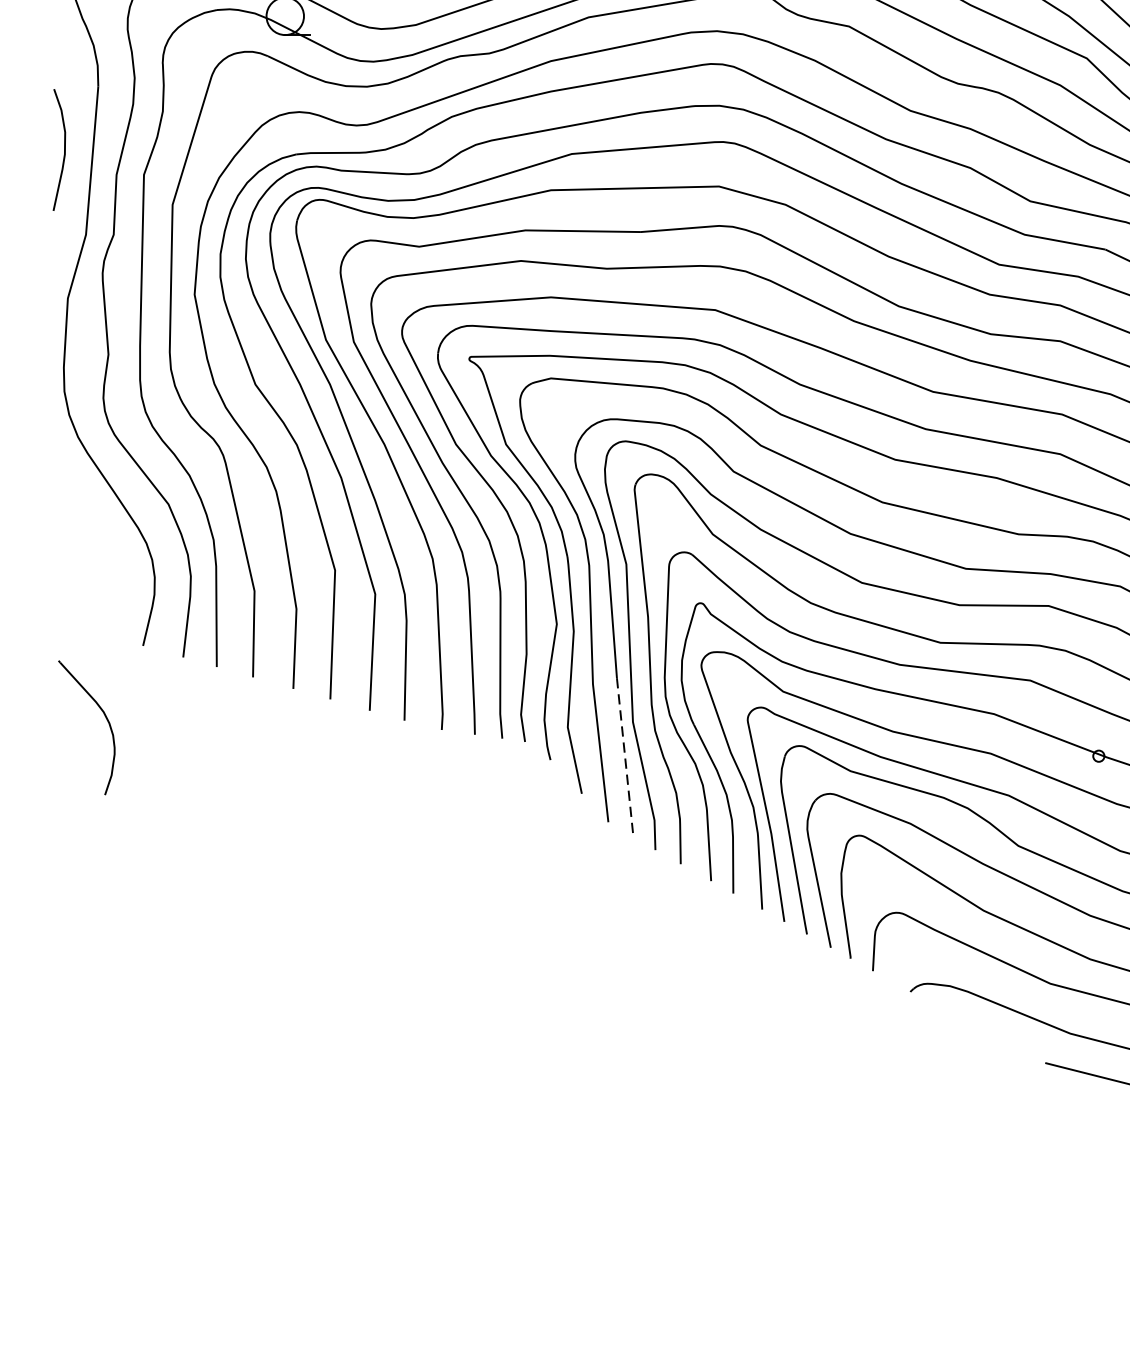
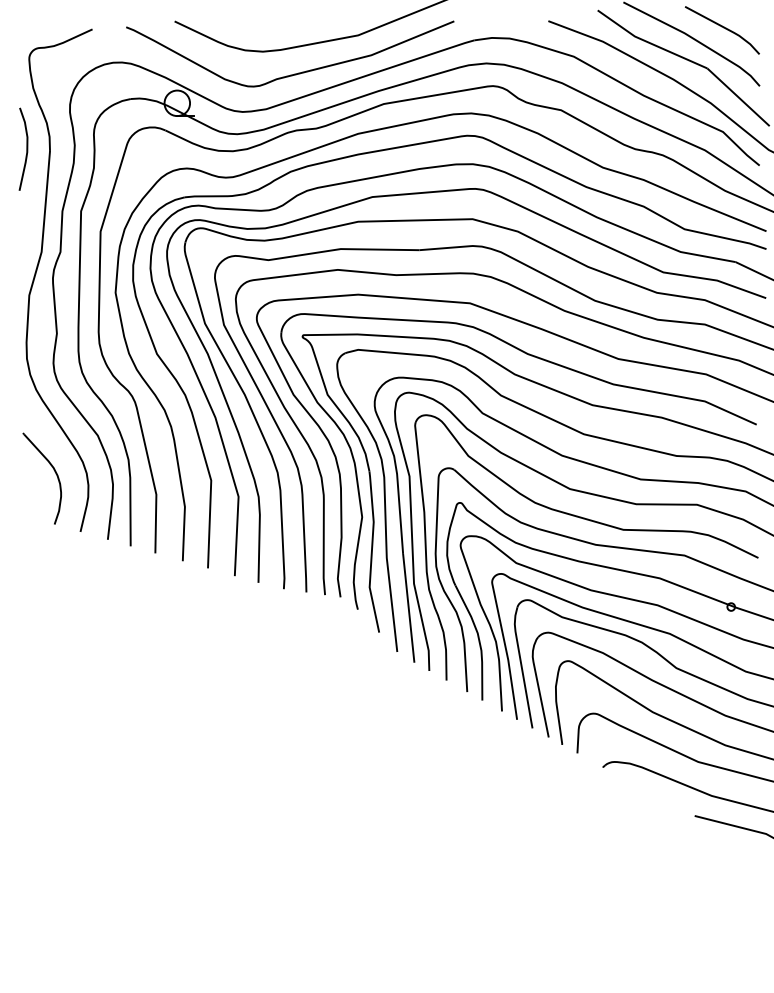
curve: (63, 148) -> (26, 148), moved
part: (104, 718) -> (54, 472), moved
line: (624, 759) -> (408, 609), dashed -> solid

